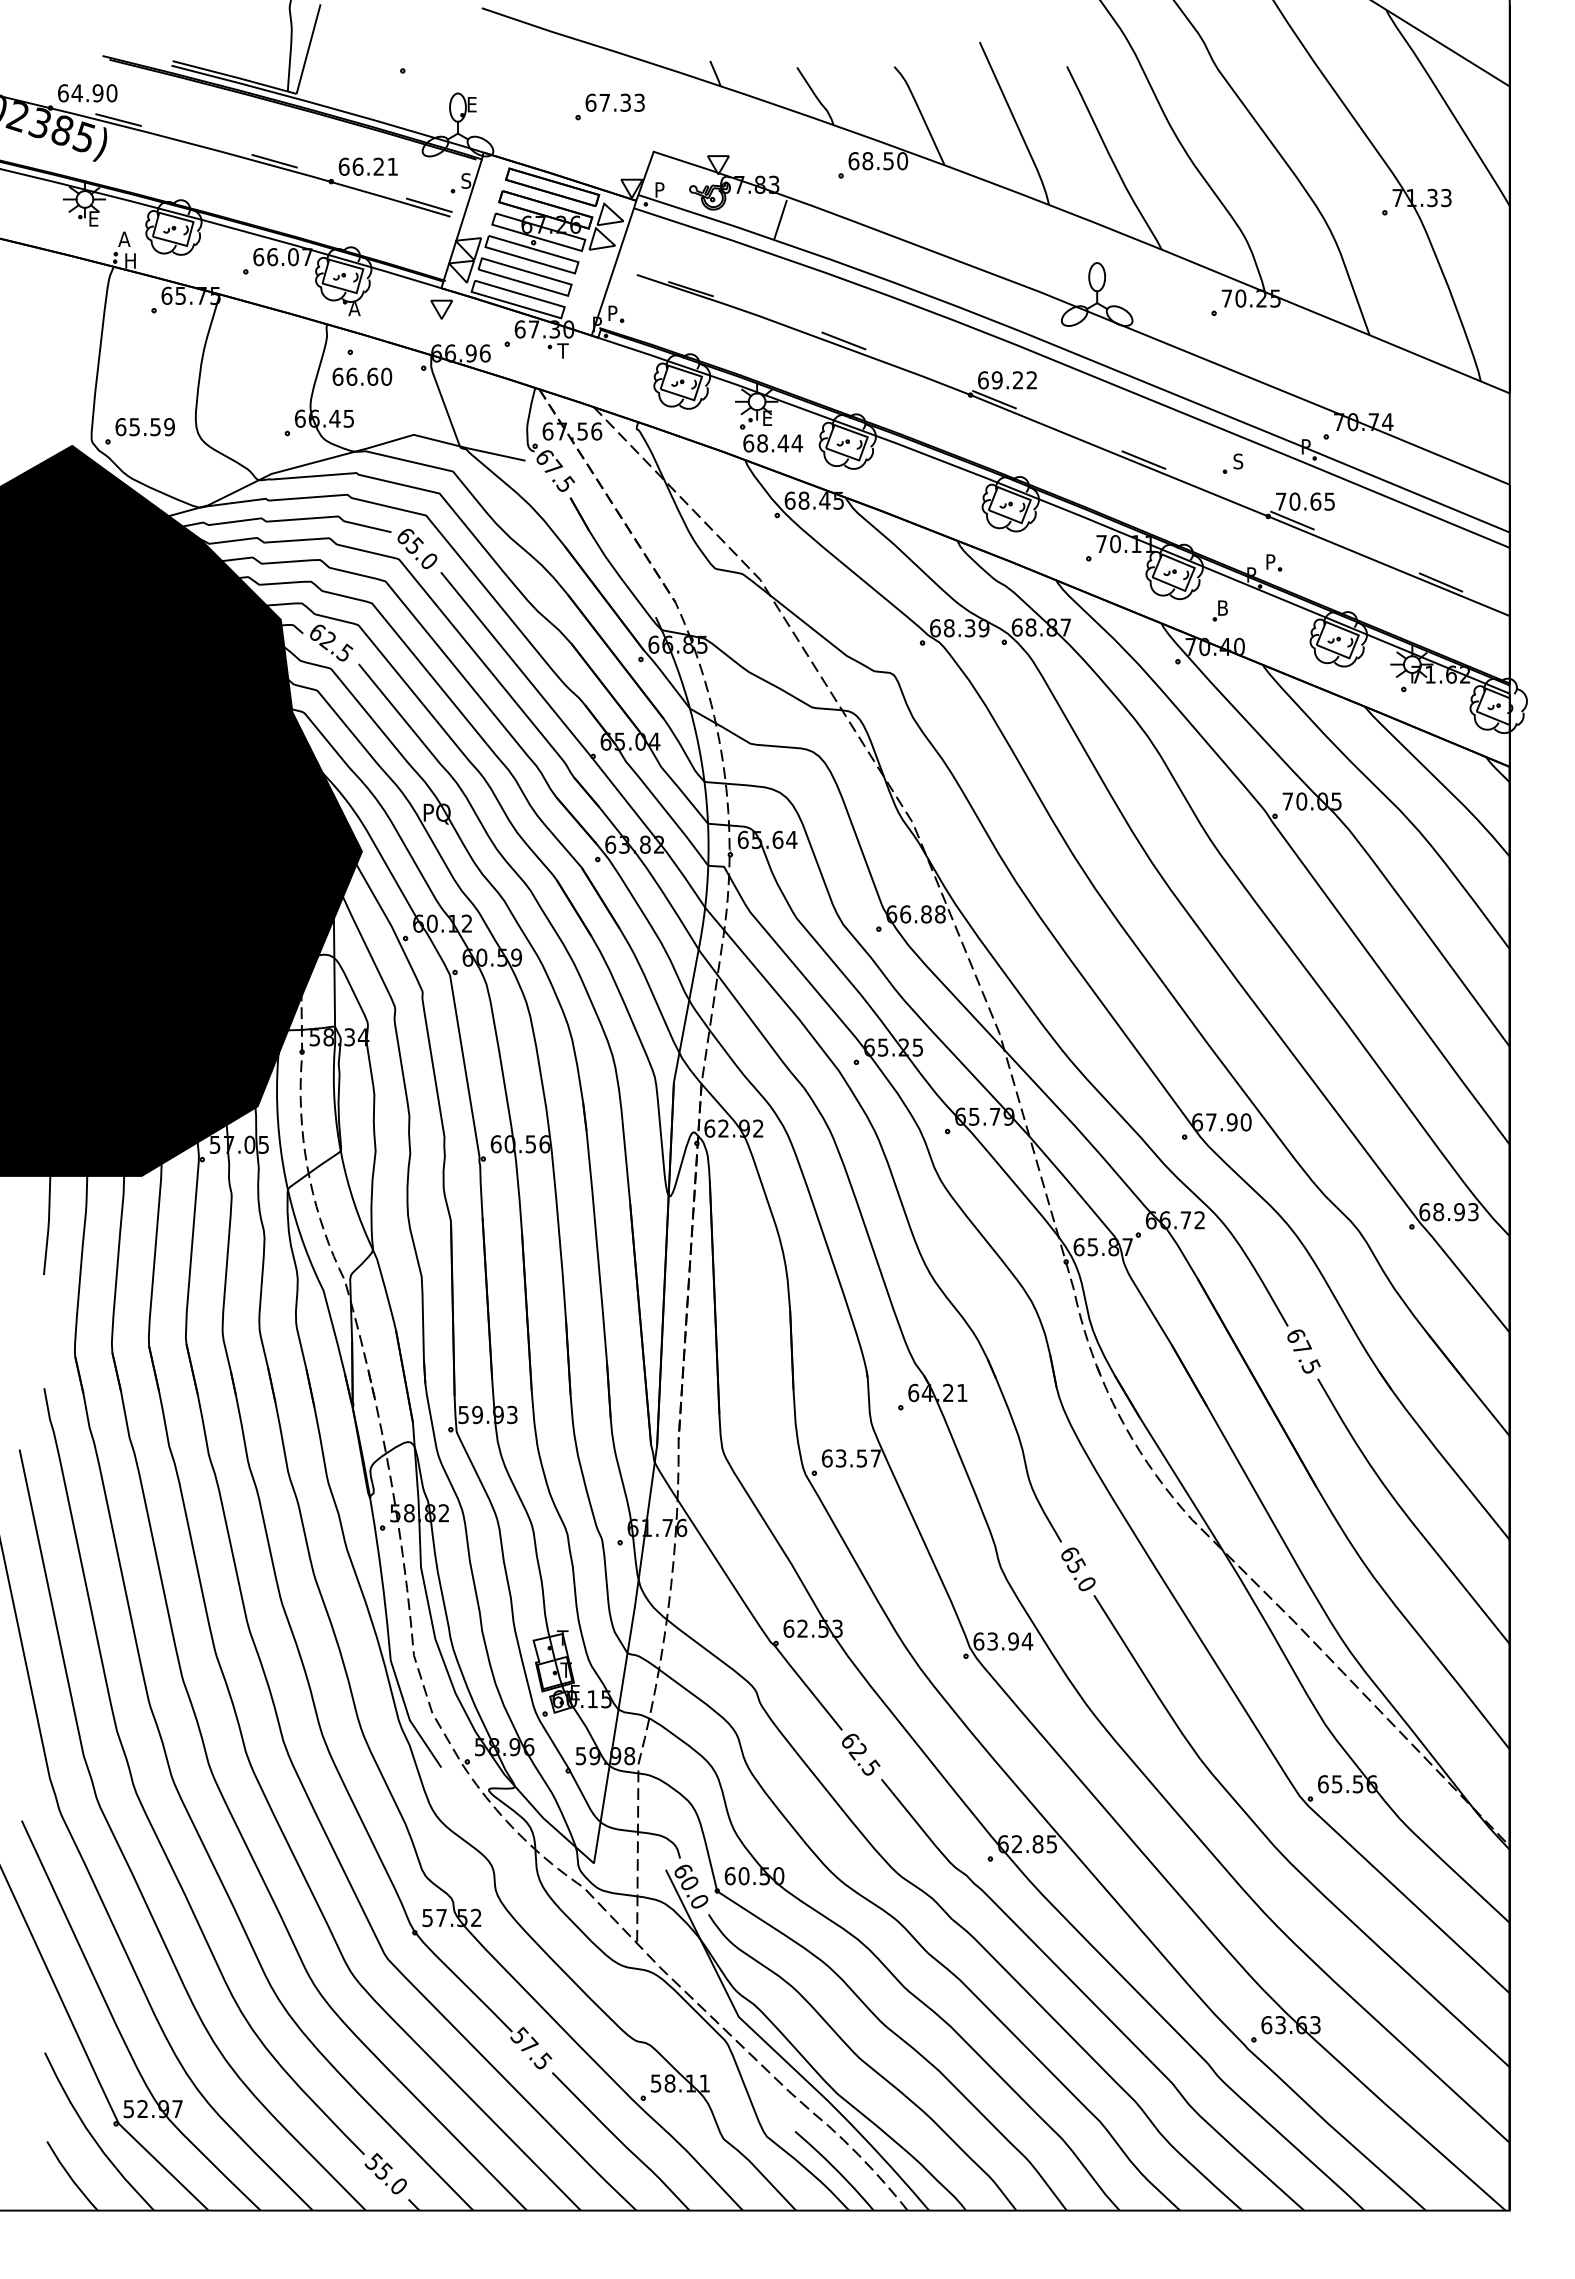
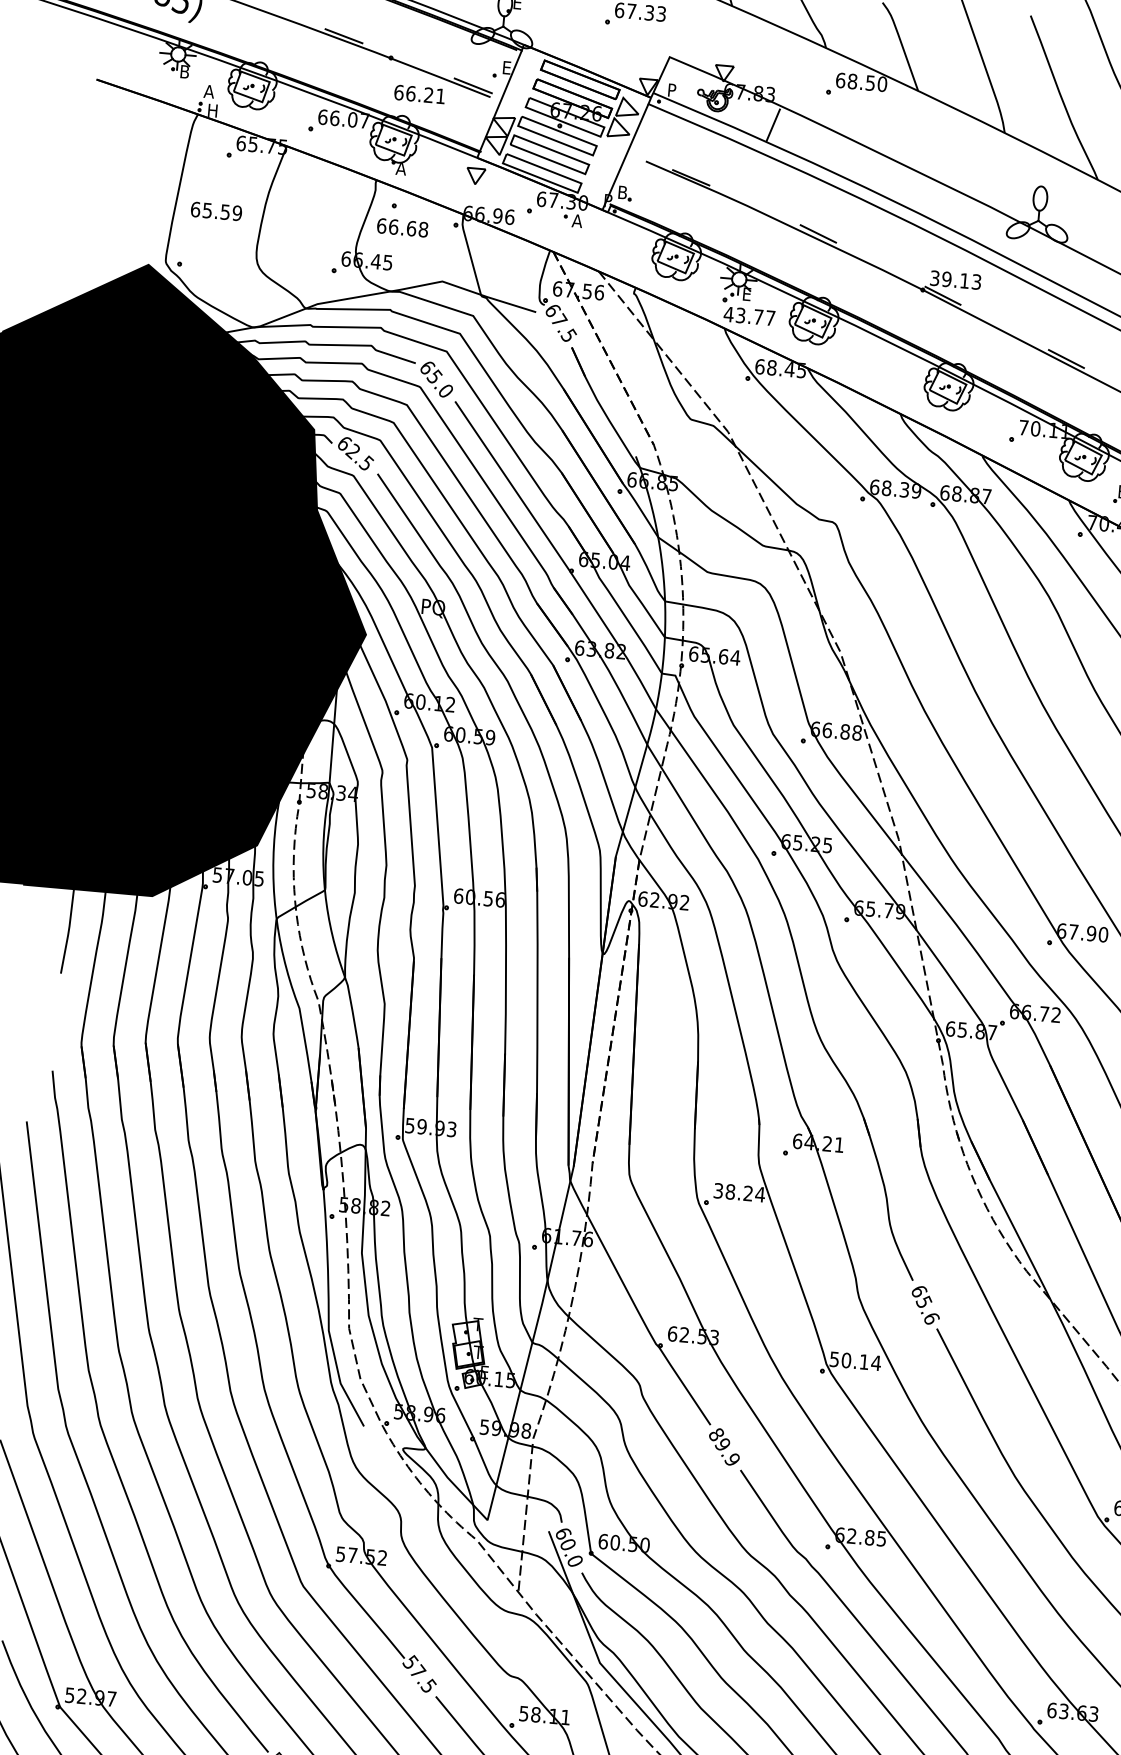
text: (367, 166) -> (419, 94), moved
text: (466, 180) -> (507, 67), S -> E
text: (97, 218) -> (187, 71), E -> B
text: (614, 312) -> (623, 191), P -> B
text: (563, 350) -> (577, 220), T -> A
text: (386, 376) -> (423, 229), 66.60 -> 66.68
text: (1007, 380) -> (955, 280), 69.22 -> 39.13
text: (144, 427) -> (215, 211), moved
text: (772, 443) -> (749, 316), 68.44 -> 43.77
text: (851, 1458) -> (739, 1192), 63.57 -> 38.24
text: (1087, 1584) -> (932, 1318), 65.0 -> 65.6
text: (995, 1641) -> (848, 1360), 63.94 -> 50.14
text: (860, 1754) -> (724, 1447), 62.5 -> 89.9

